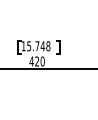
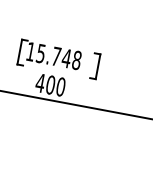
text: (37, 61) -> (51, 85), 420 -> 400

